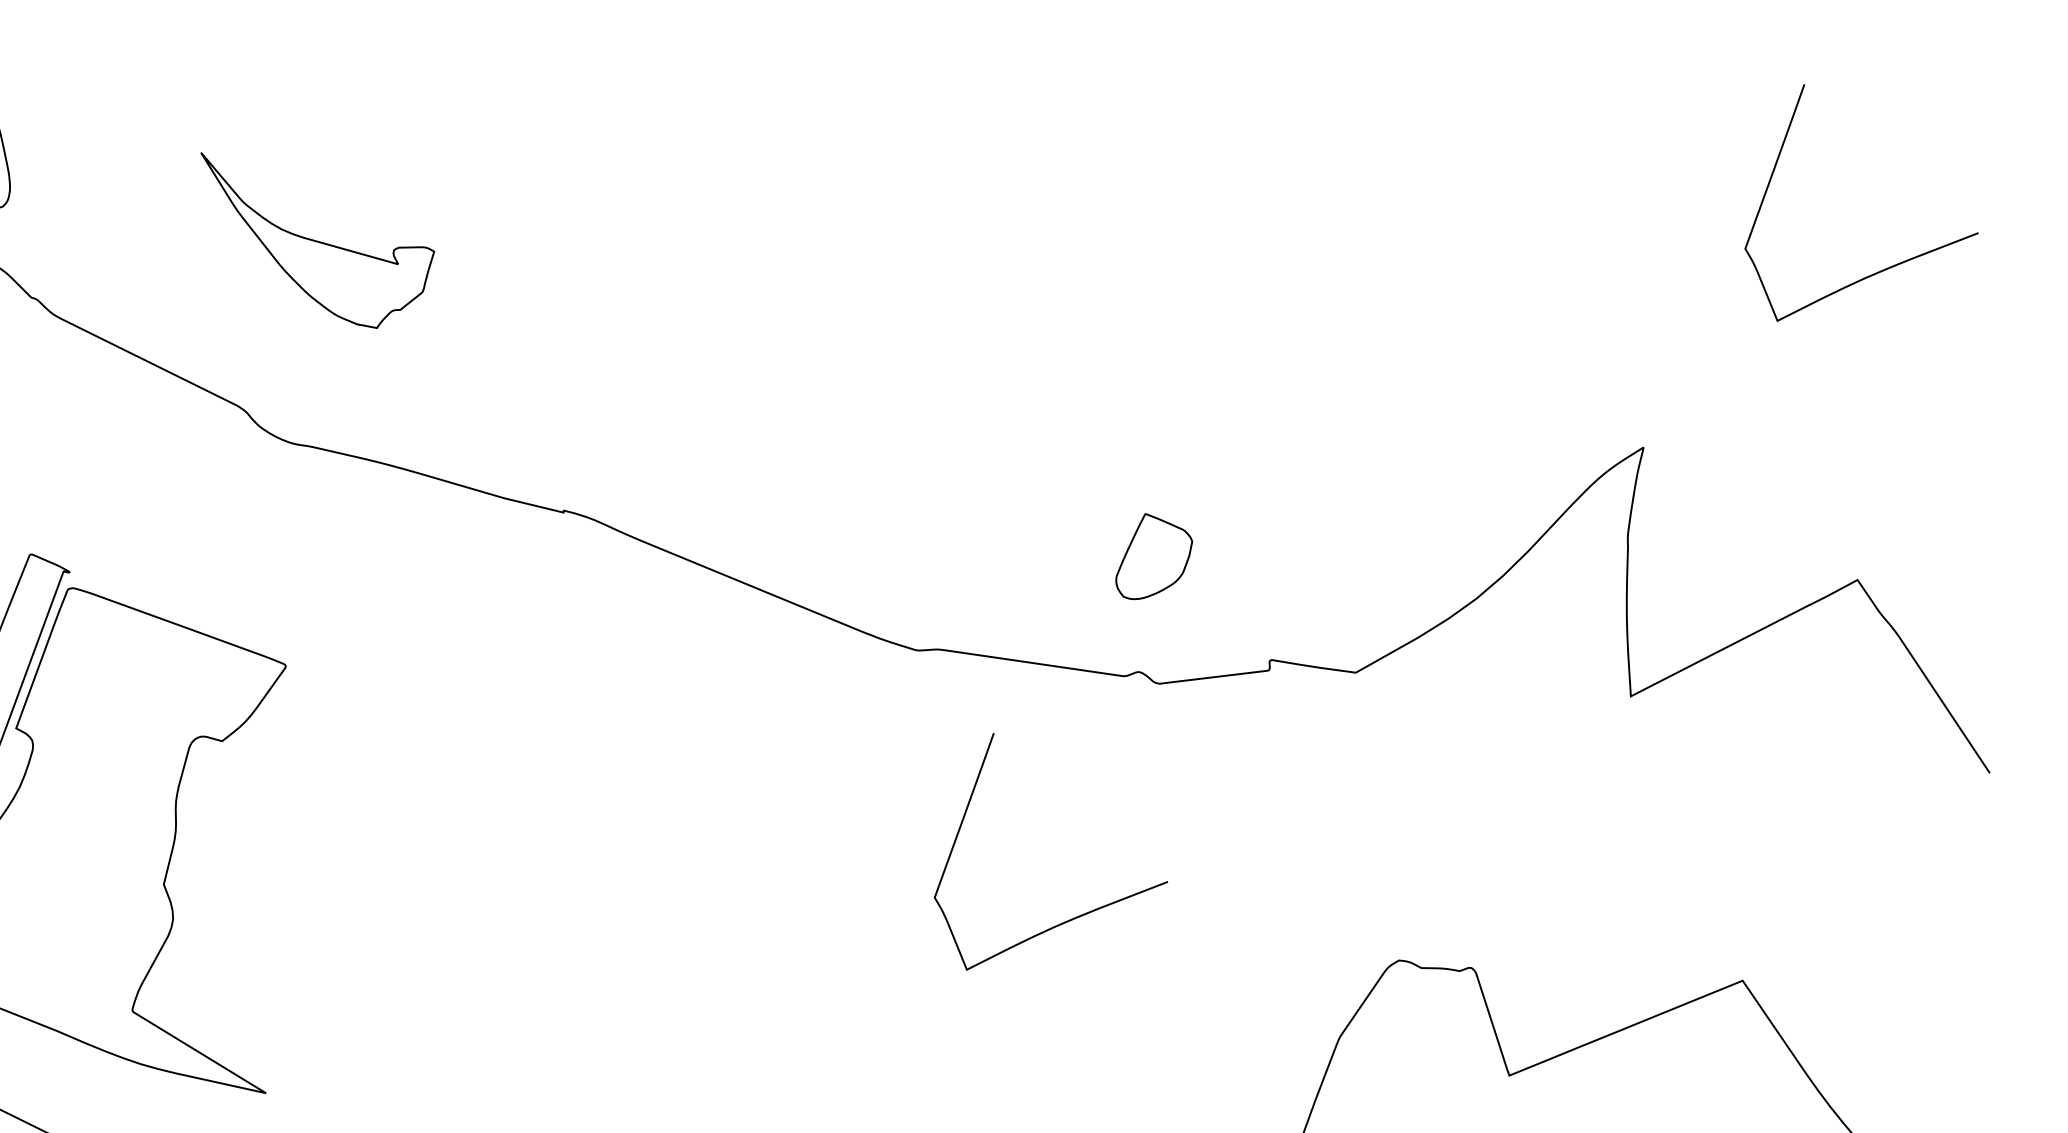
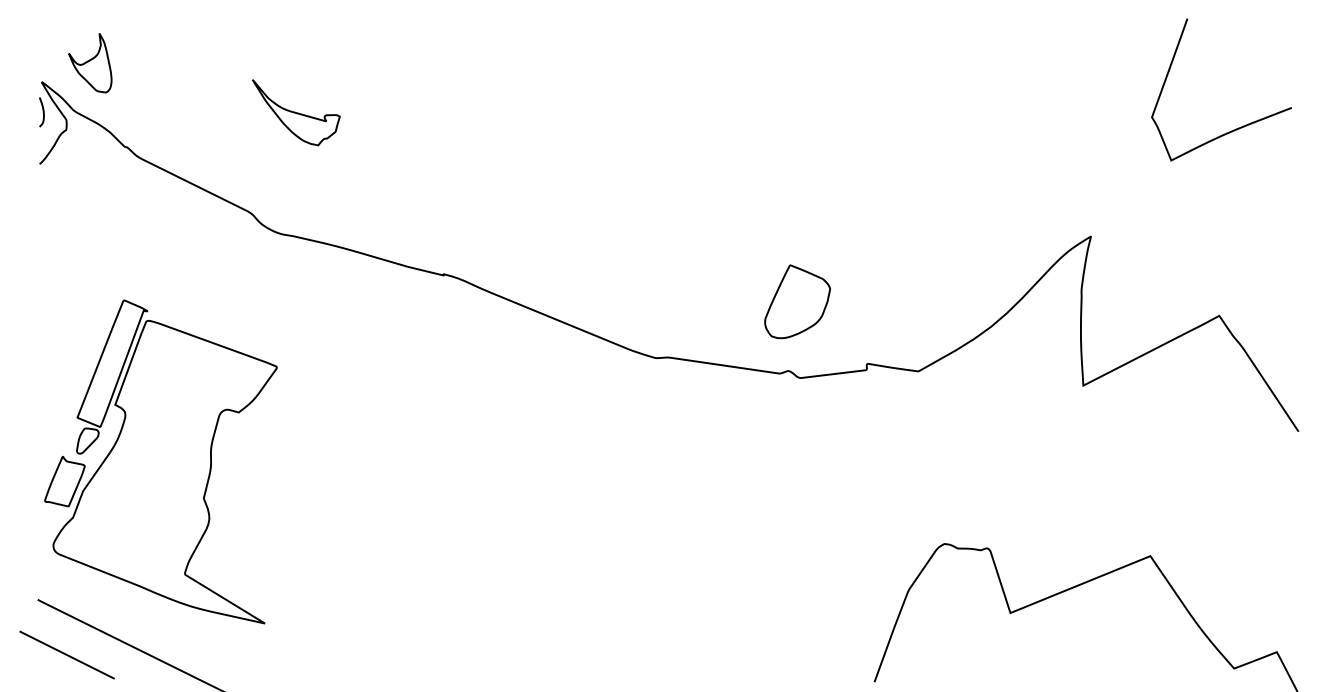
part: (318, 240) -> (296, 112), size x0.62
part: (1154, 556) -> (797, 301), size x1.43
curve: (1082, 912) -> (754, 515), removed

